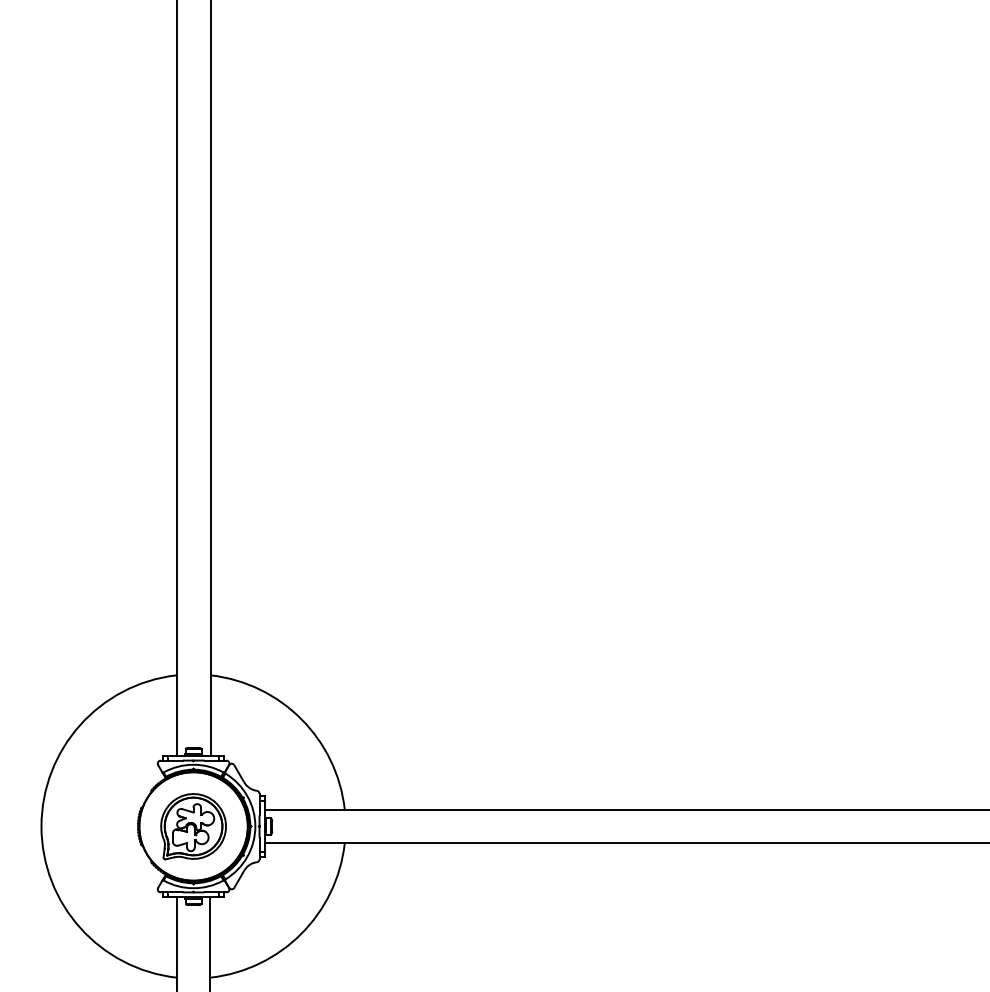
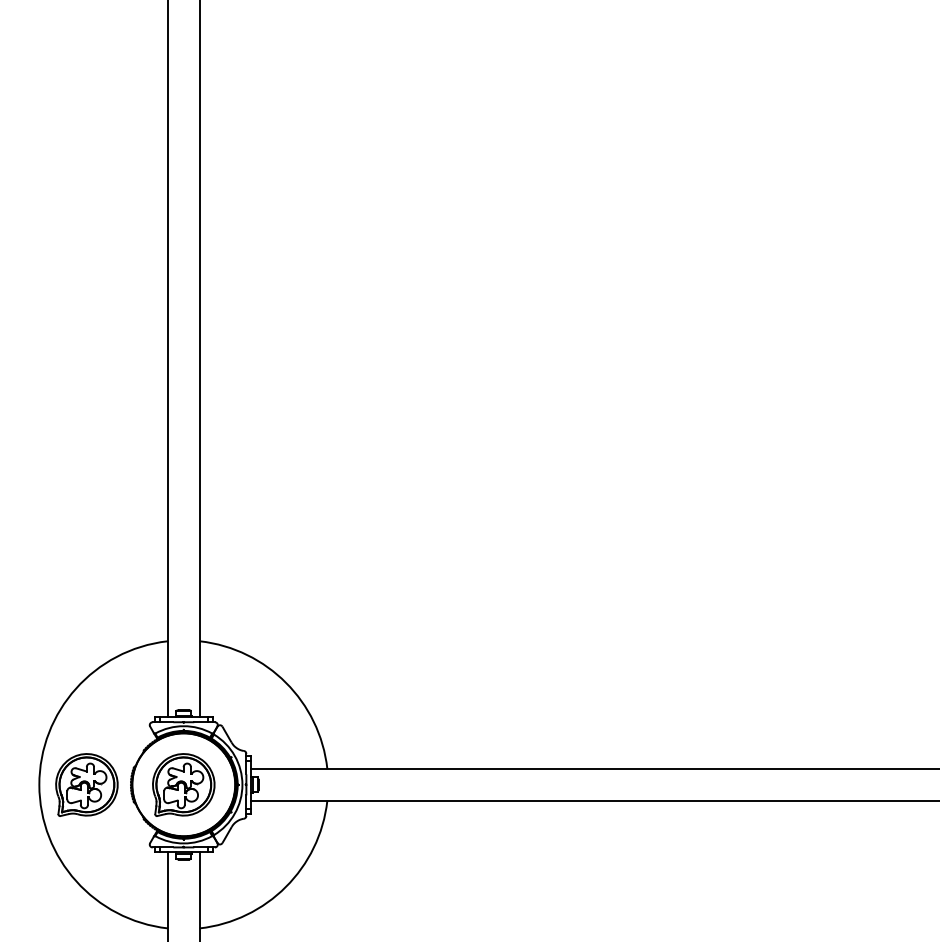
part: (91, 826) -> (86, 784), added

